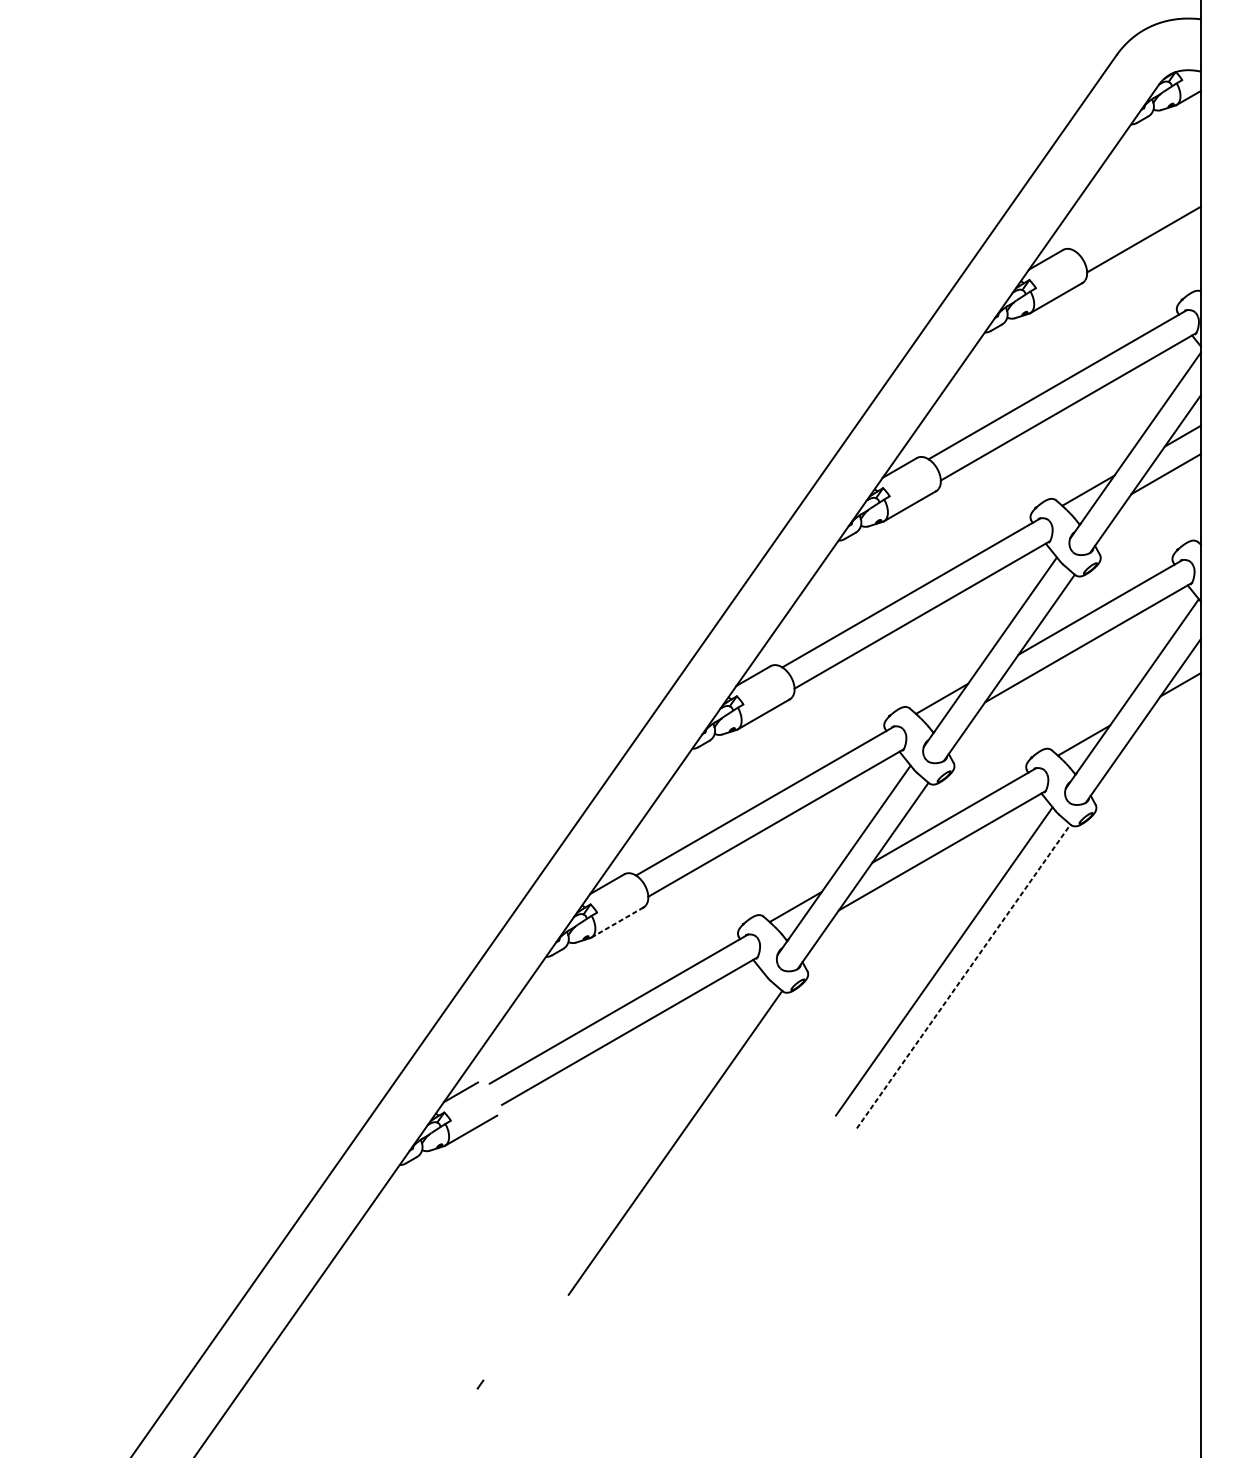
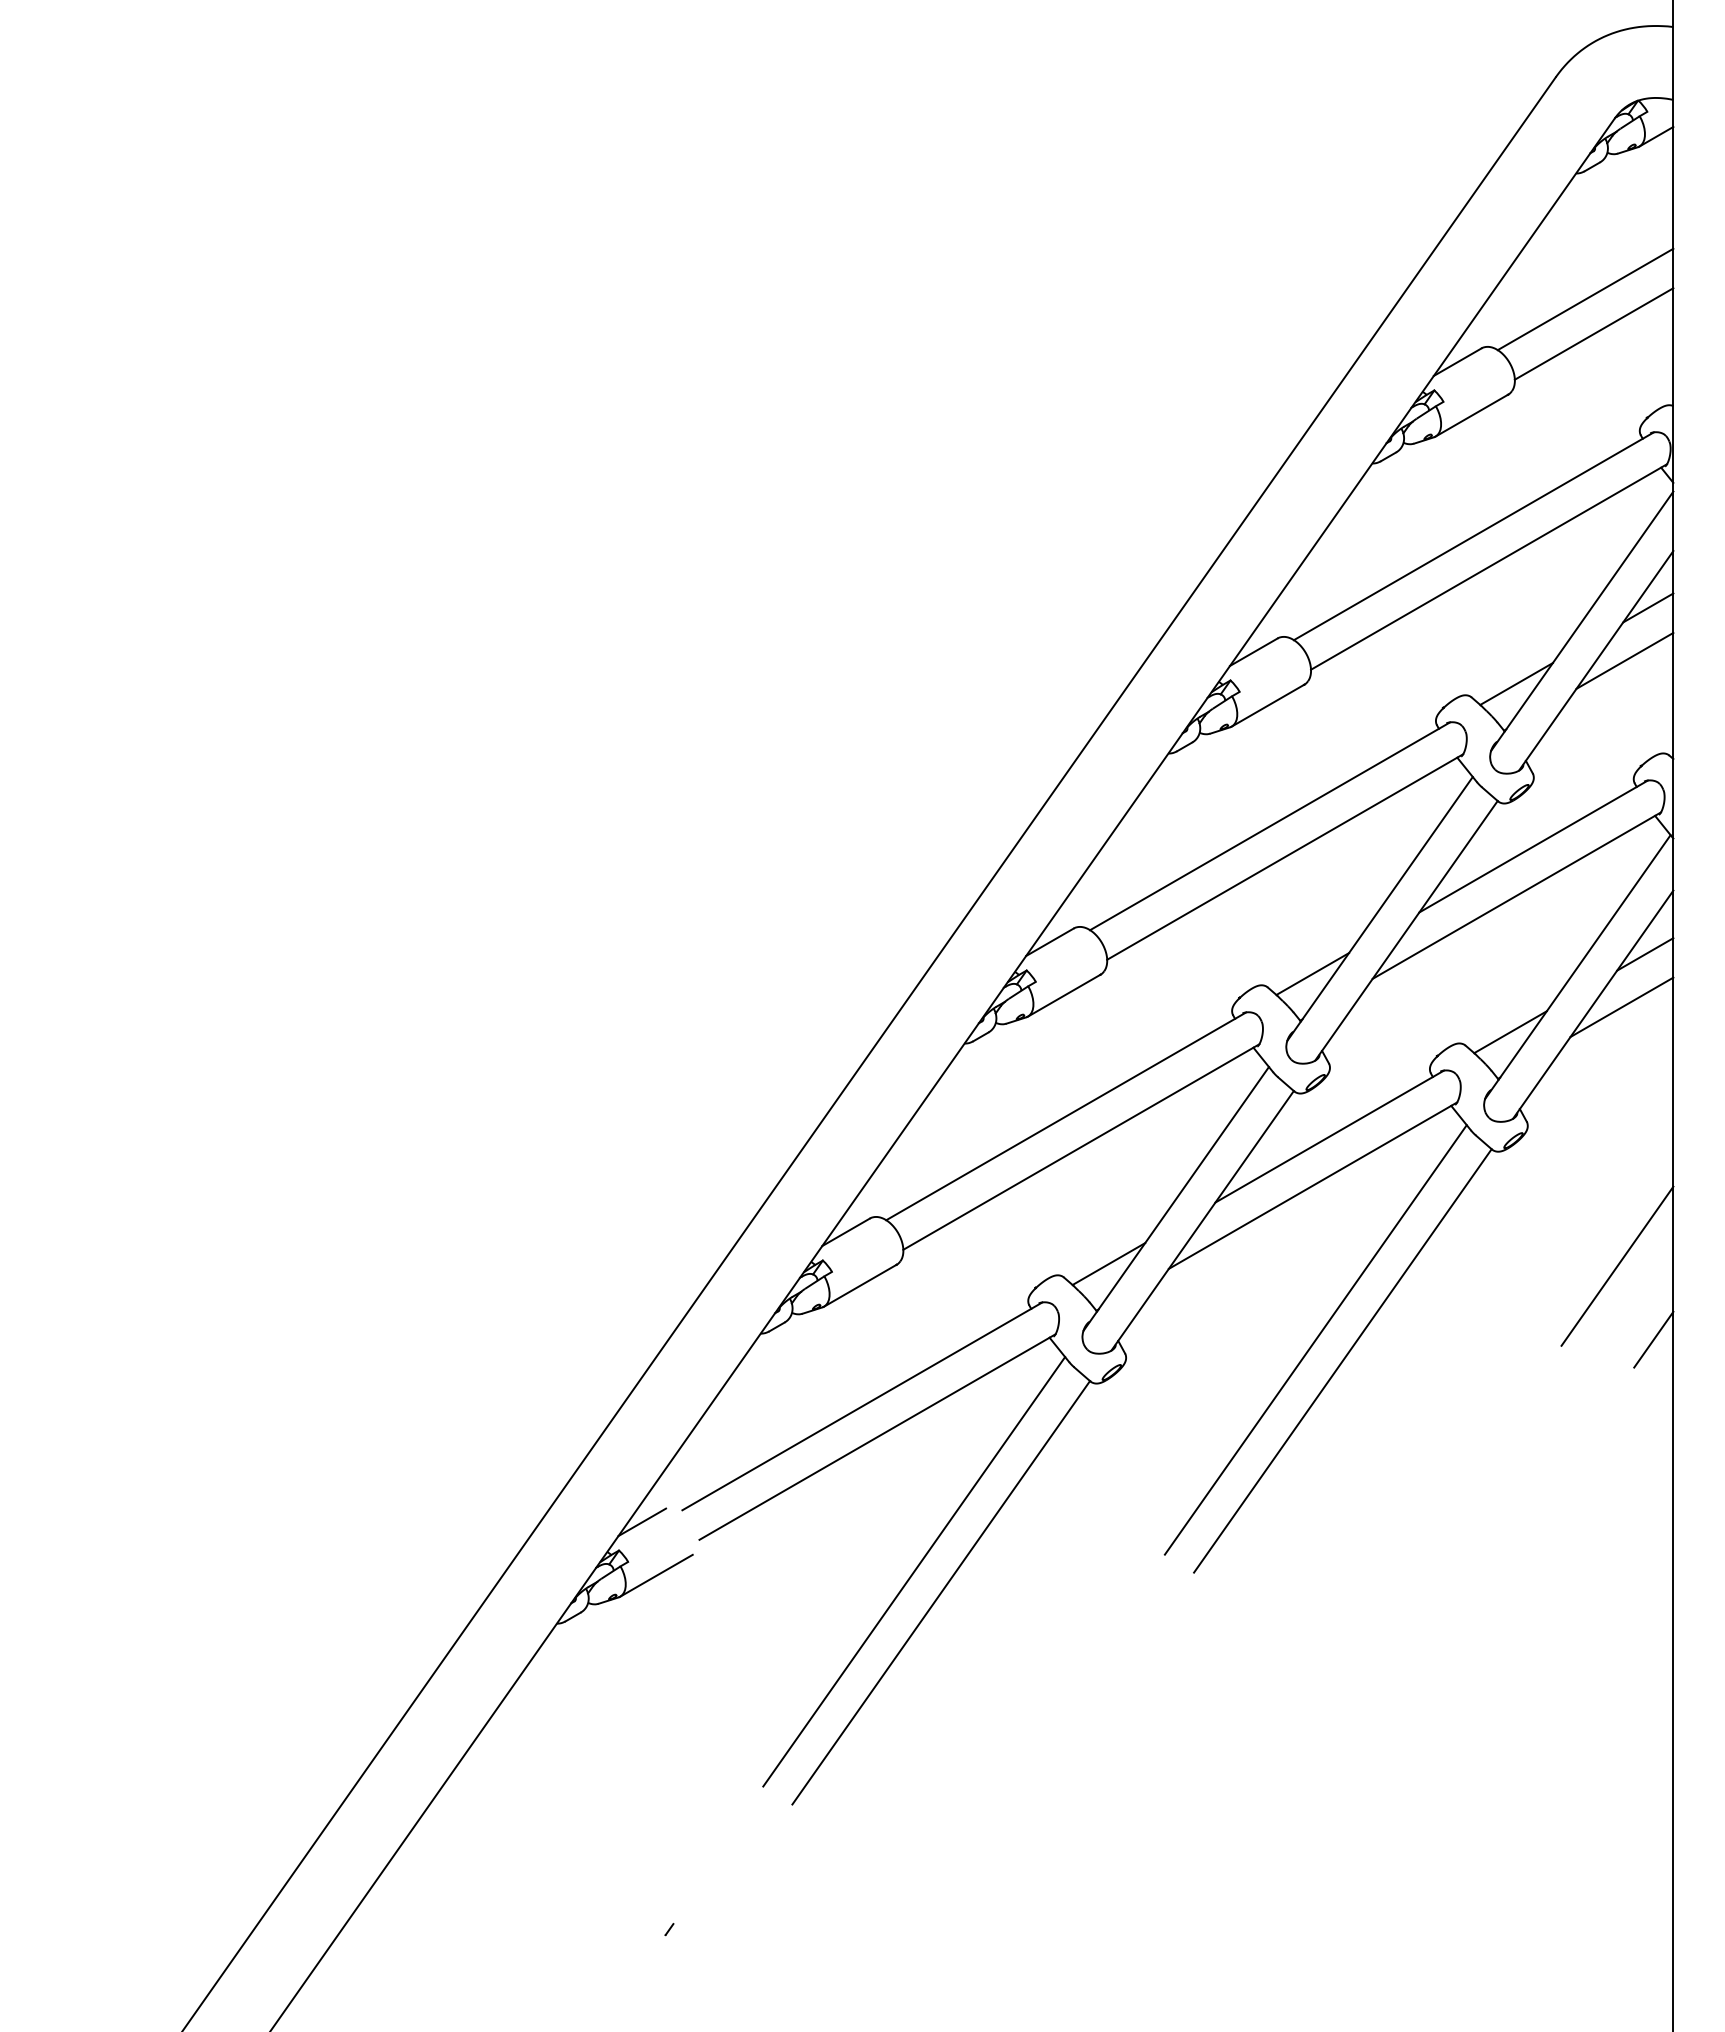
line: (1137, 214) -> (1585, 299), added
line: (1163, 722) -> (1621, 1007), added
line: (1160, 908) -> (1617, 1265), added
line: (617, 922) -> (860, 1285), dashed -> solid
line: (1186, 961) -> (1653, 1339), added
line: (963, 976) -> (1342, 1360), dashed -> solid
line: (656, 1127) -> (914, 1571), added

